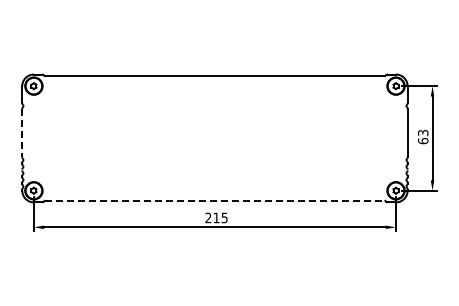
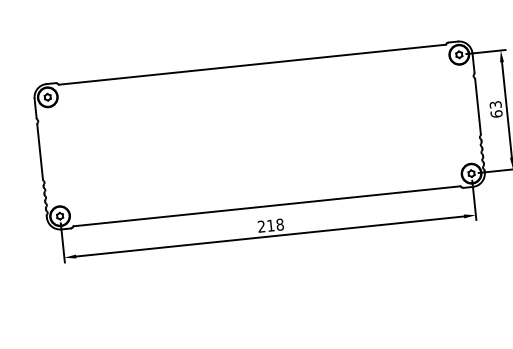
line: (22, 133) -> (40, 152), dashed -> solid
line: (214, 200) -> (266, 206), dashed -> solid
text: (224, 217) -> (279, 224), 215 -> 218

